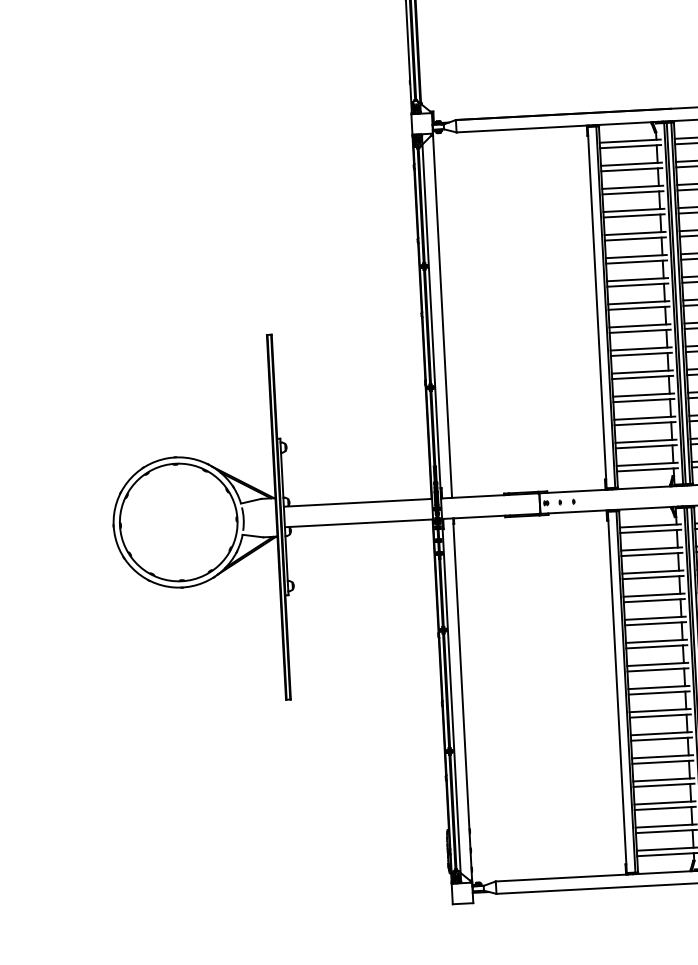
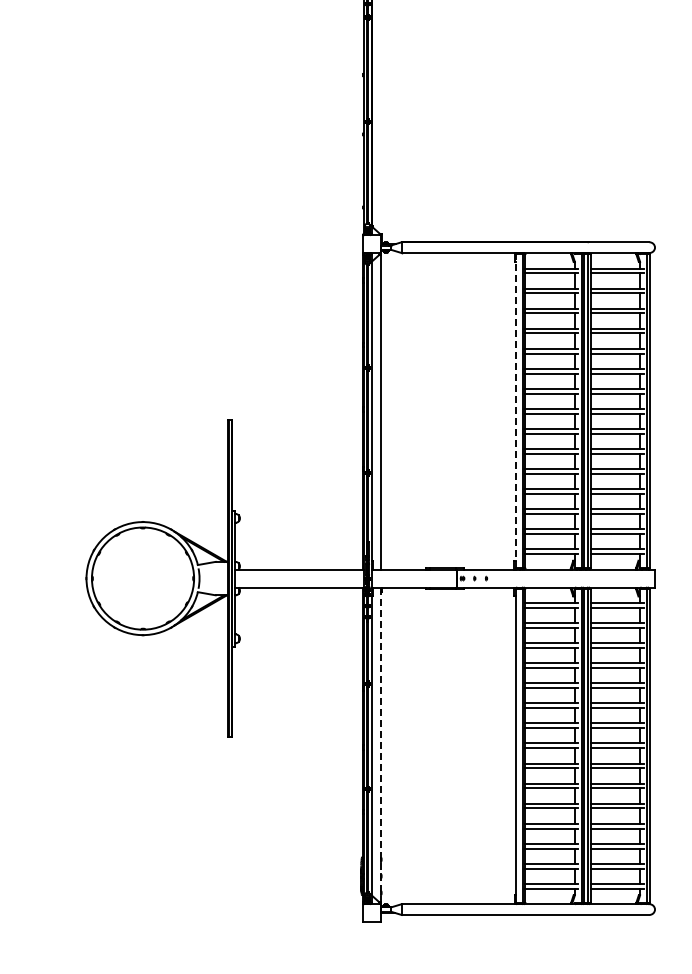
line: (597, 307) -> (515, 411), solid -> dashed
line: (463, 700) -> (381, 745), solid -> dashed

